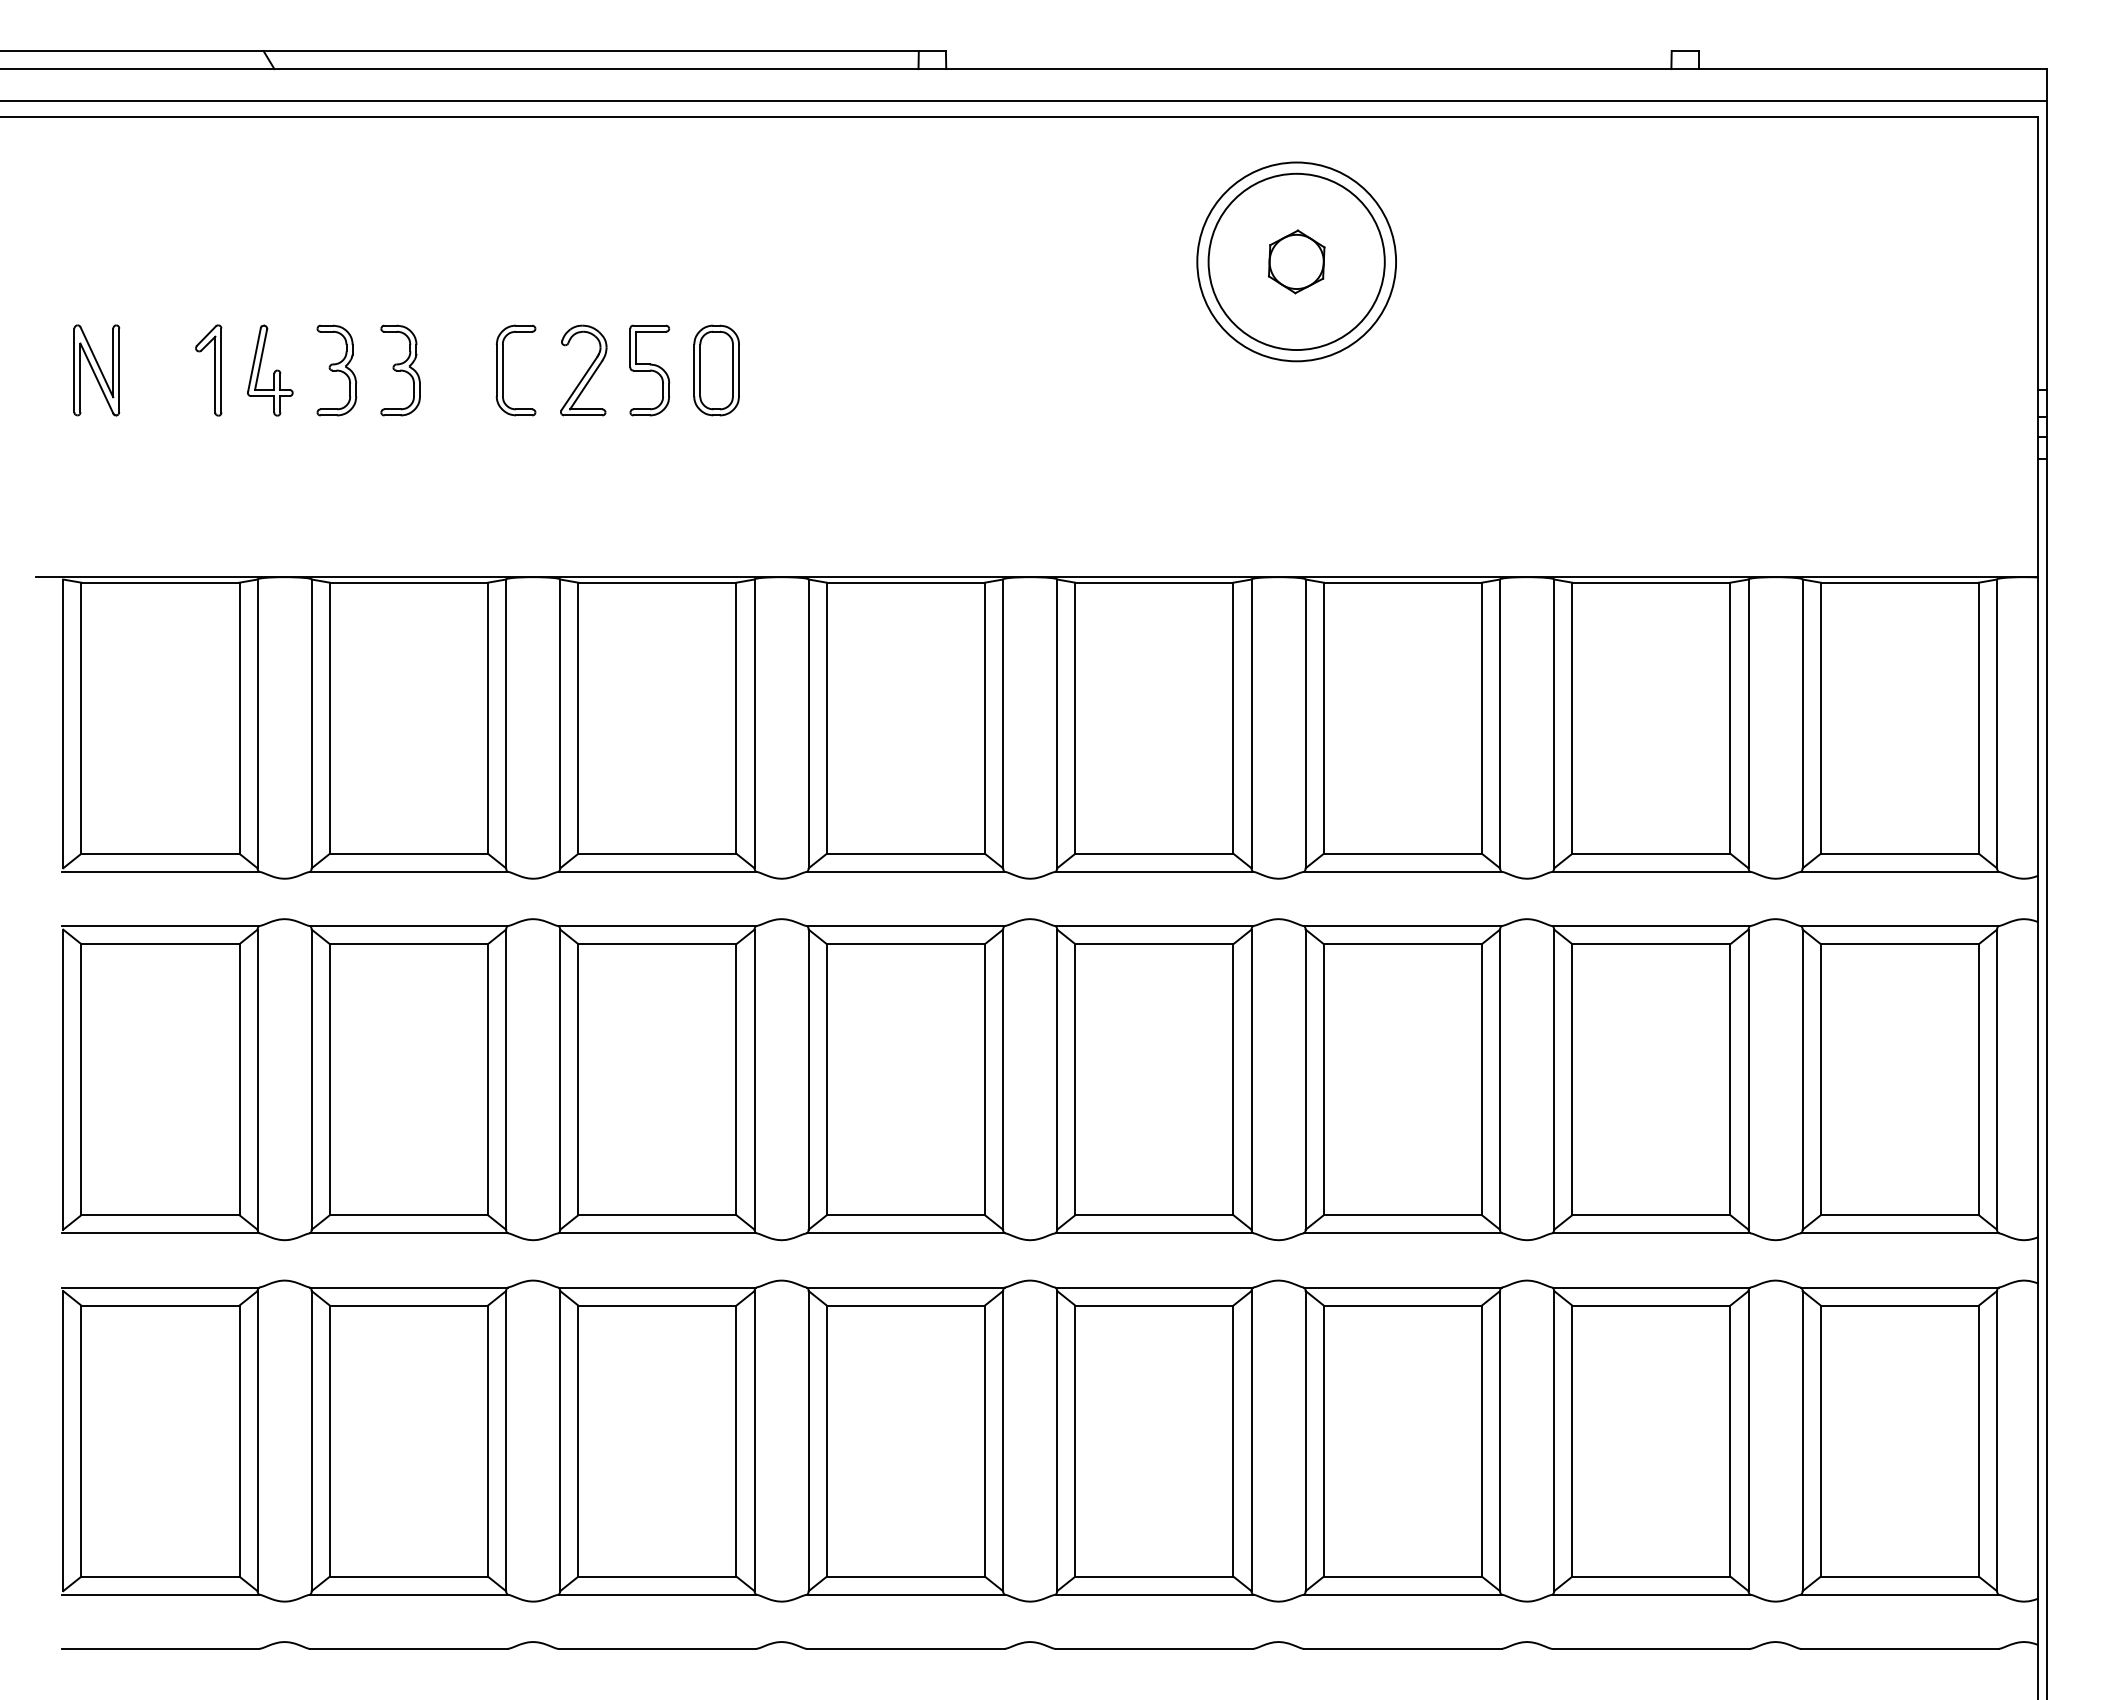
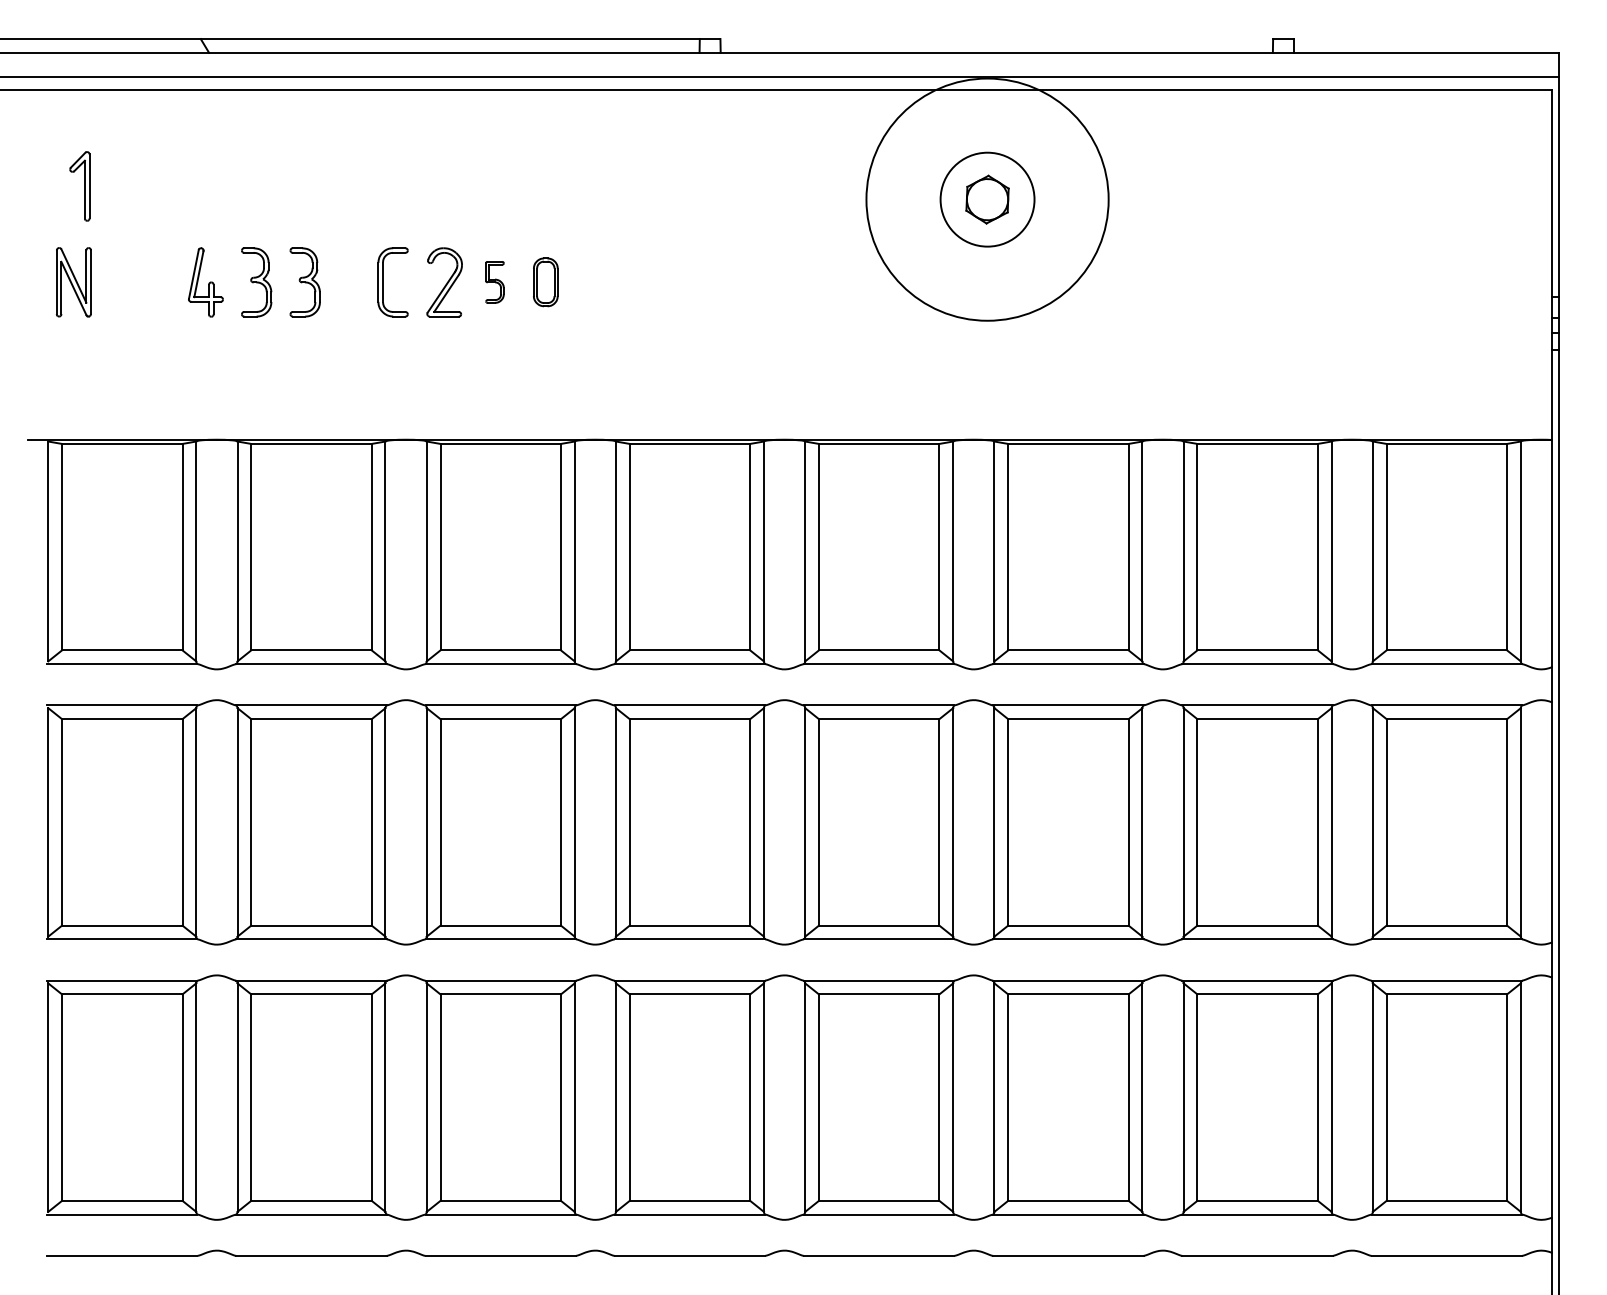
circle: (1296, 261) -> (987, 199), size x0.7
circle: (1296, 261) -> (987, 199), size x1.6
part: (208, 370) -> (79, 186), moved
part: (649, 370) -> (494, 282), size x0.6
part: (716, 370) -> (545, 282), size x0.7

